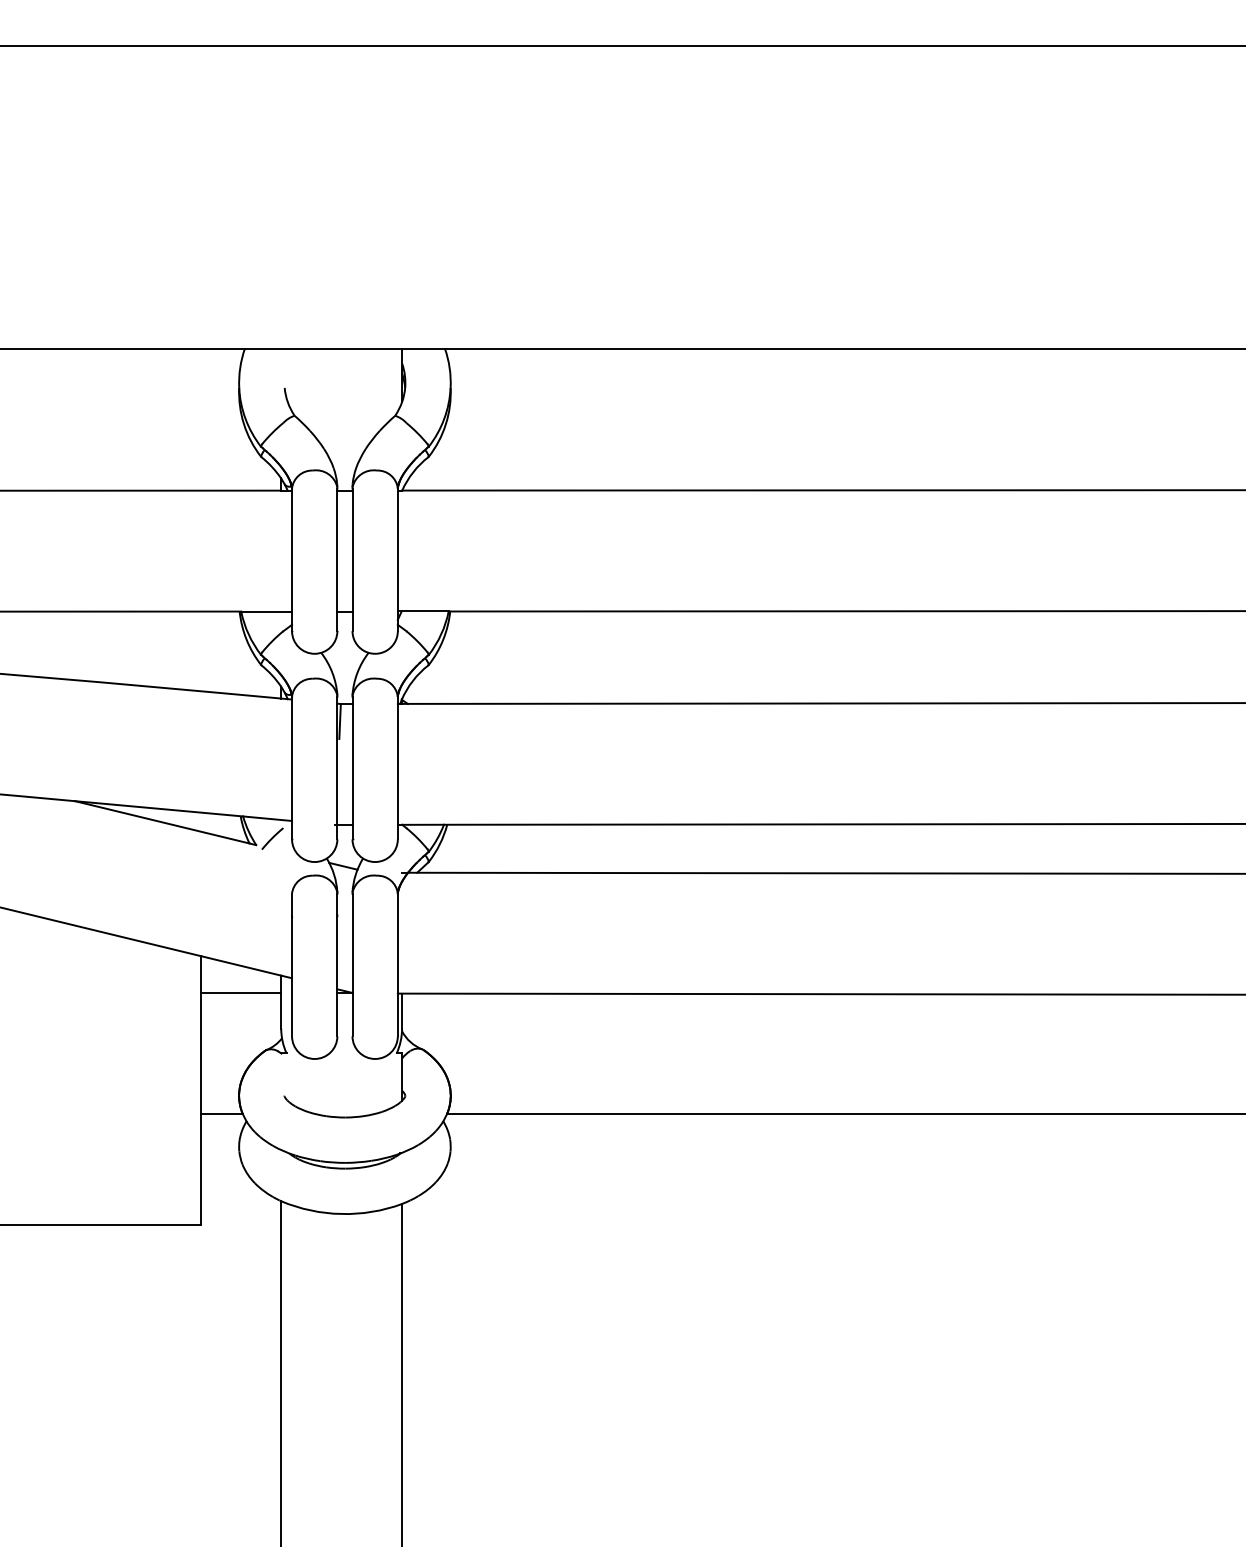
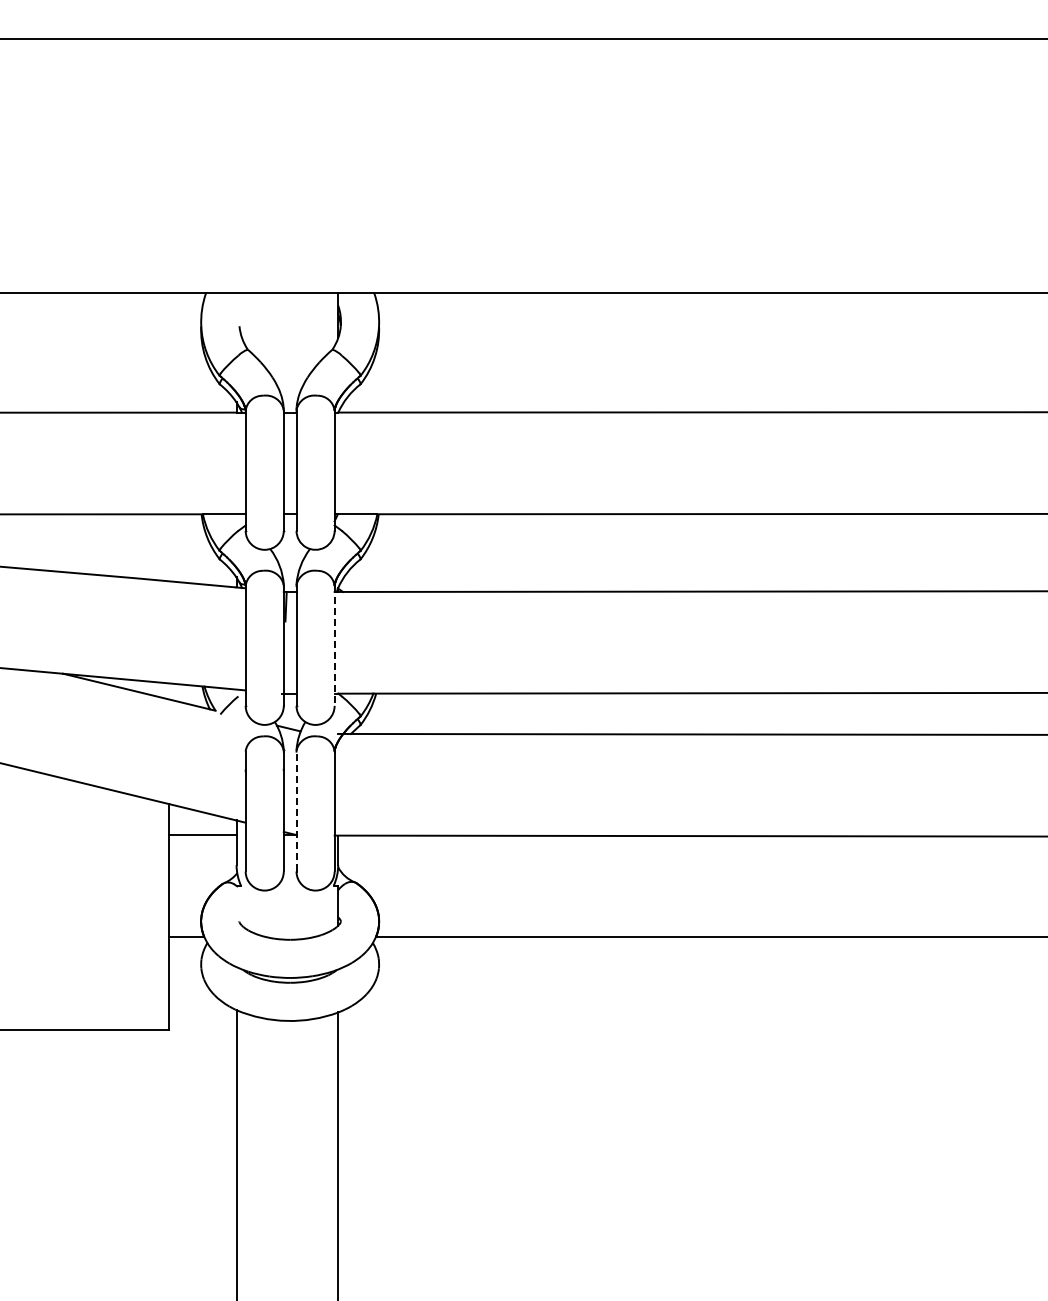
line: (397, 767) -> (334, 645), solid -> dashed
line: (352, 964) -> (296, 811), solid -> dashed

